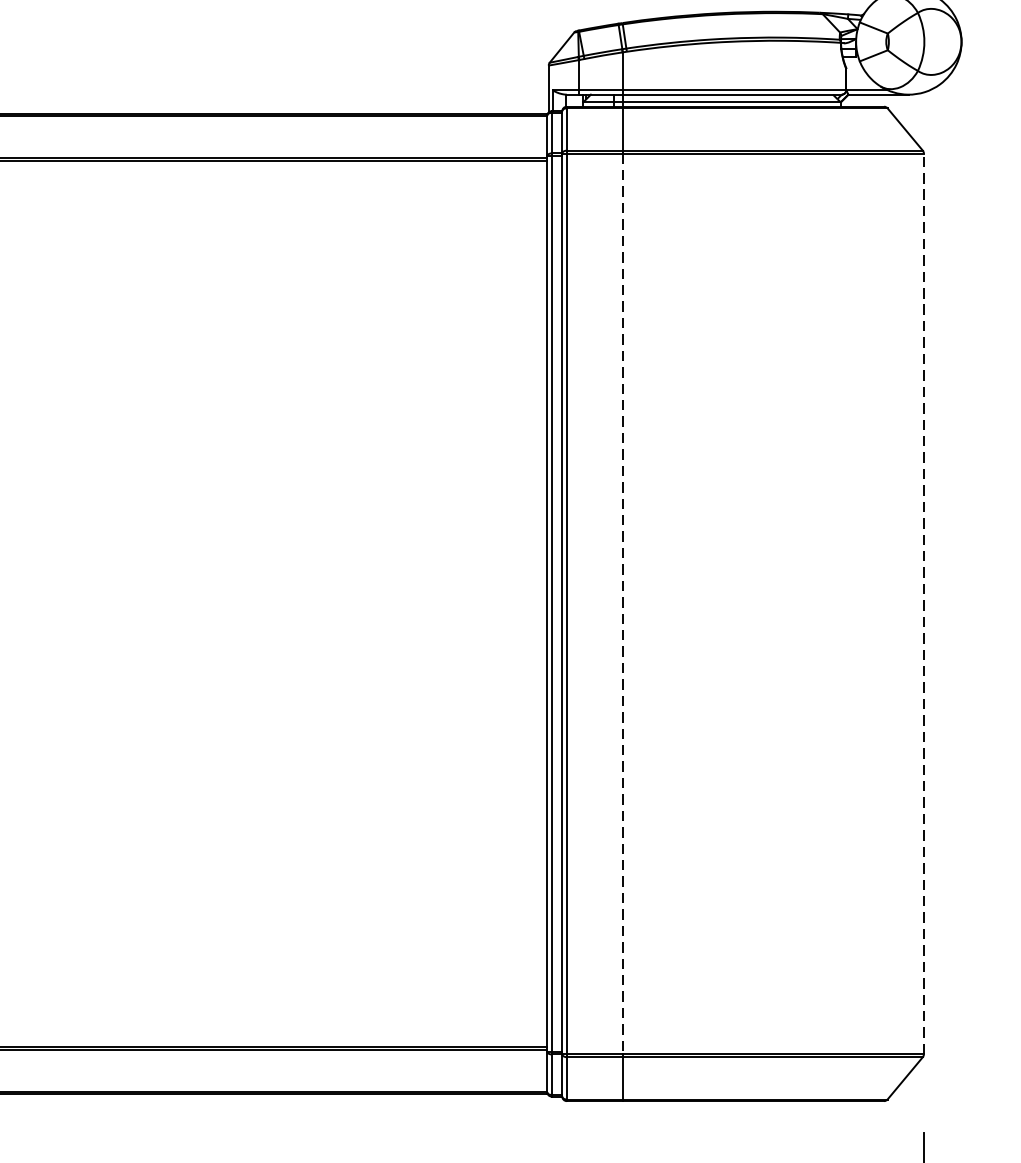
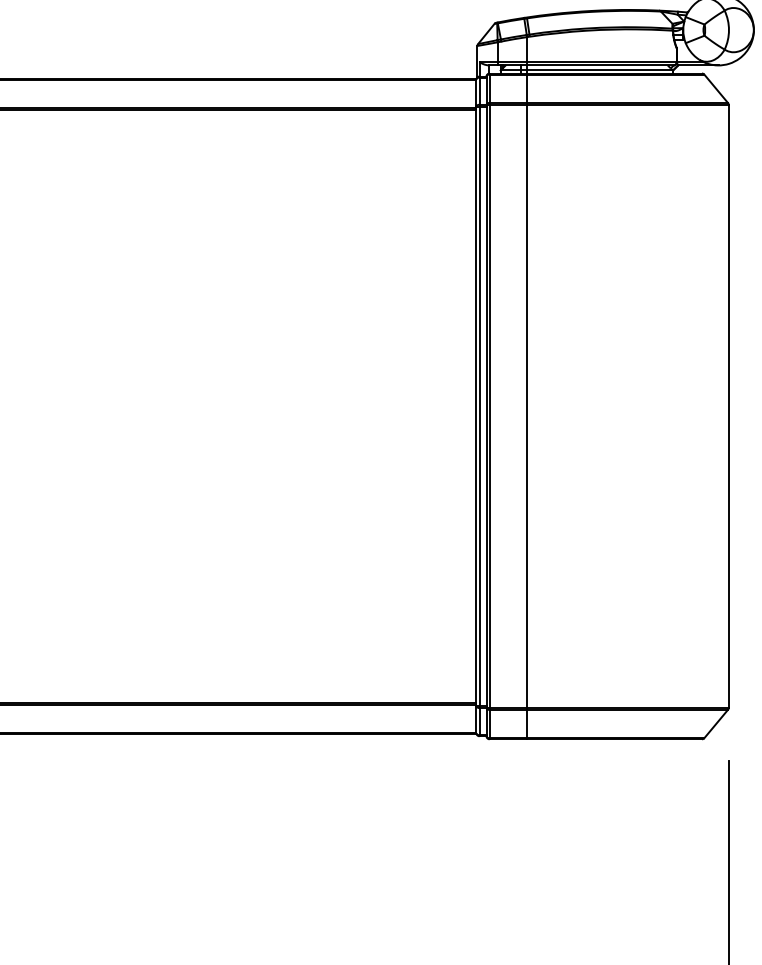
line: (621, 604) -> (526, 406), dashed -> solid
line: (923, 604) -> (728, 406), dashed -> solid

